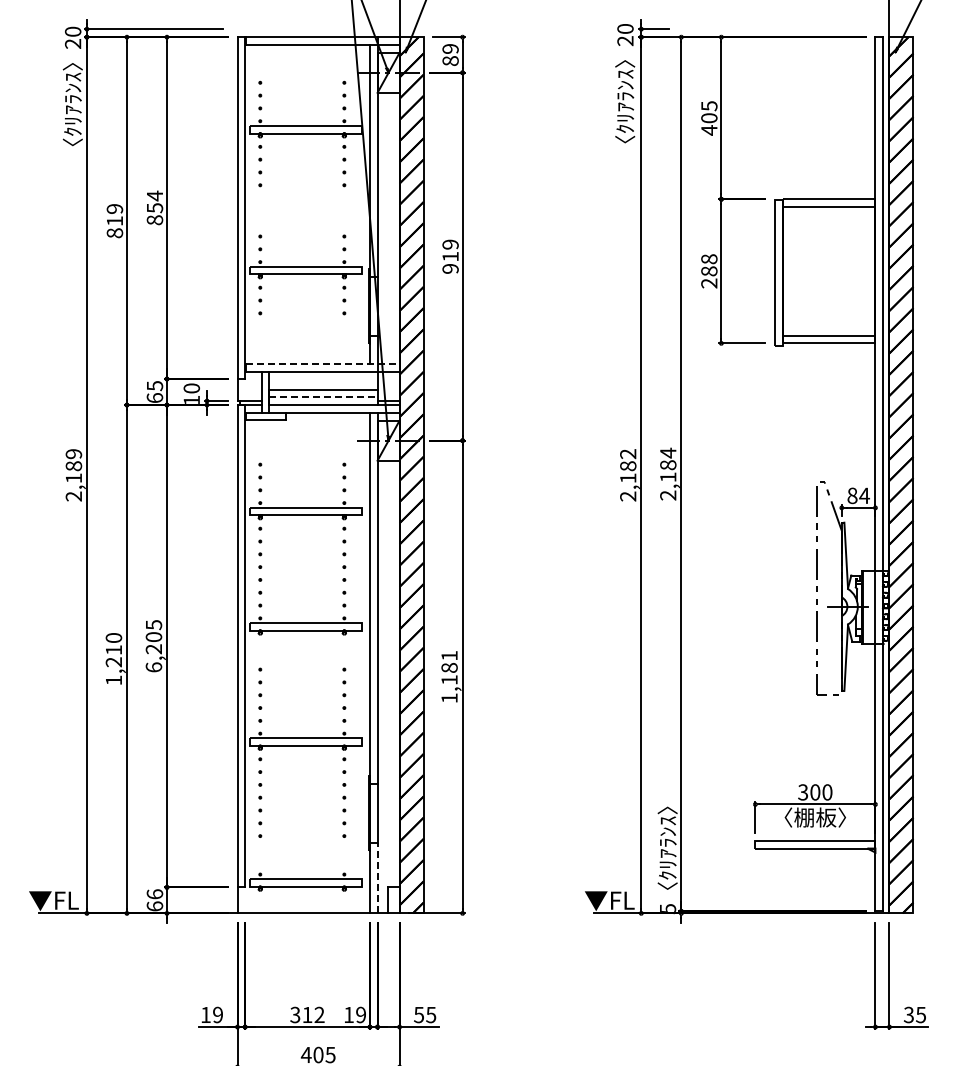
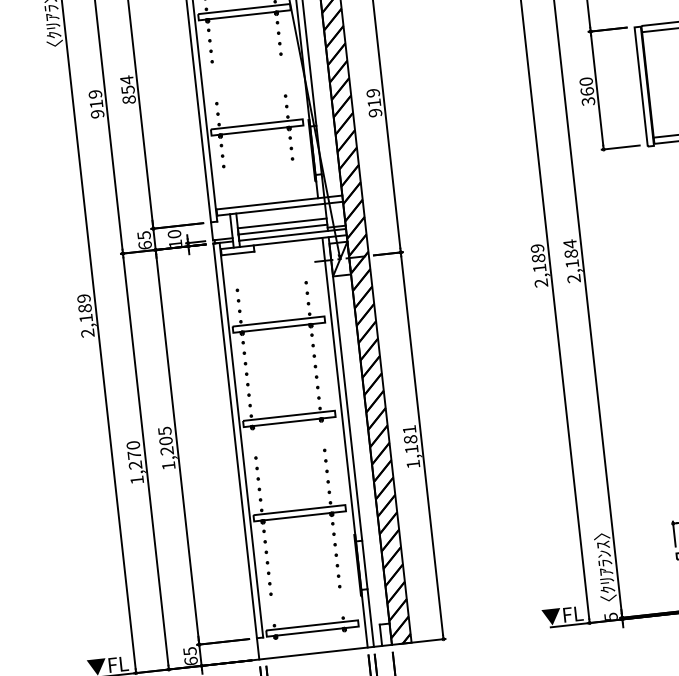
text: (114, 233) -> (97, 114), 819 -> 919
text: (709, 271) -> (587, 91), 288 -> 360
line: (322, 364) -> (279, 202), dashed -> solid
line: (323, 397) -> (283, 229), dashed -> solid
text: (628, 454) -> (537, 248), 2,182 -> 2,189
text: (113, 650) -> (134, 455), 1,210 -> 1,270
text: (153, 667) -> (168, 465), 6,205 -> 1,205
line: (377, 877) -> (370, 617), dashed -> solid
text: (154, 894) -> (189, 651), 66 -> 65

